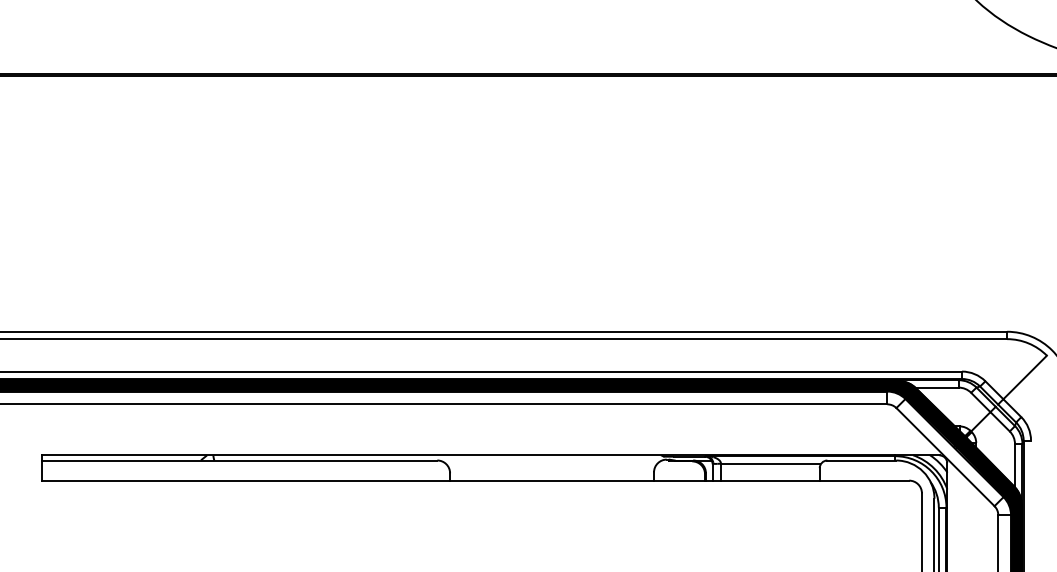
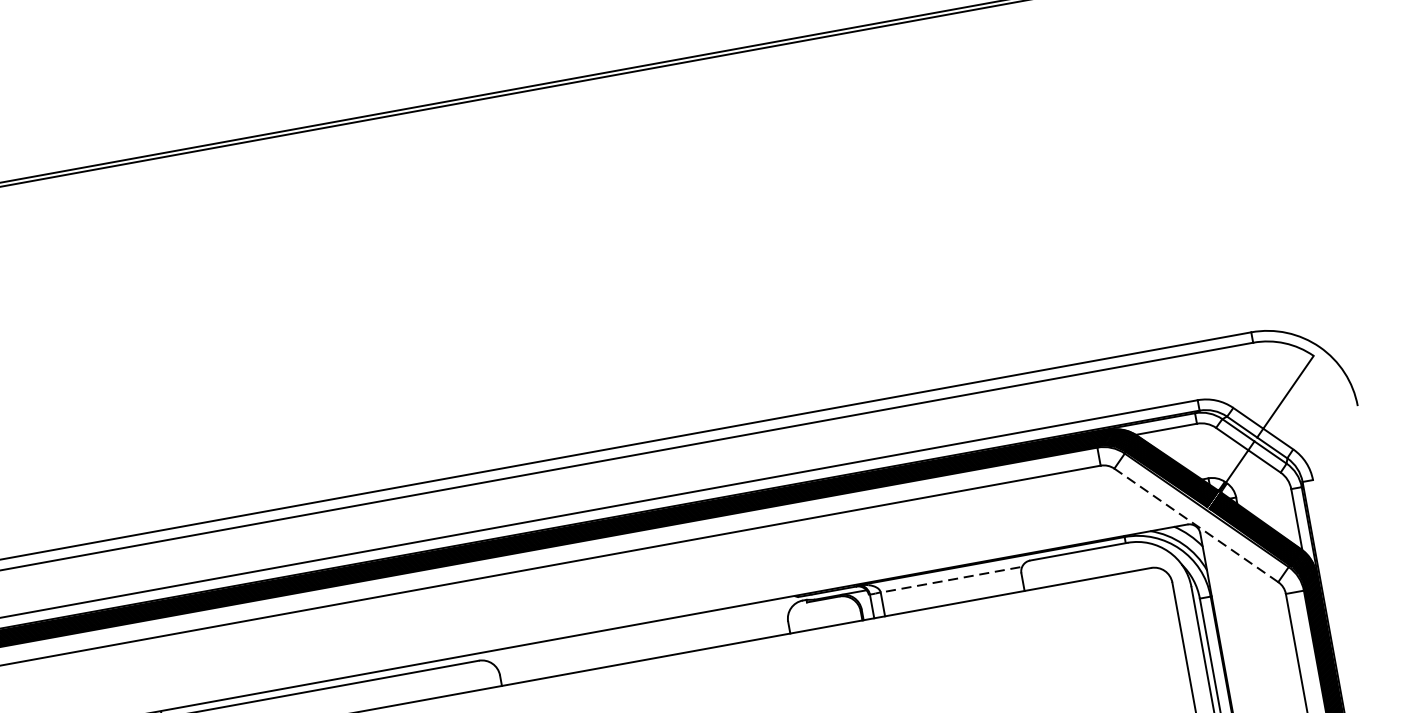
line: (945, 456) -> (1196, 524), solid -> dashed
line: (769, 463) -> (949, 579), solid -> dashed

